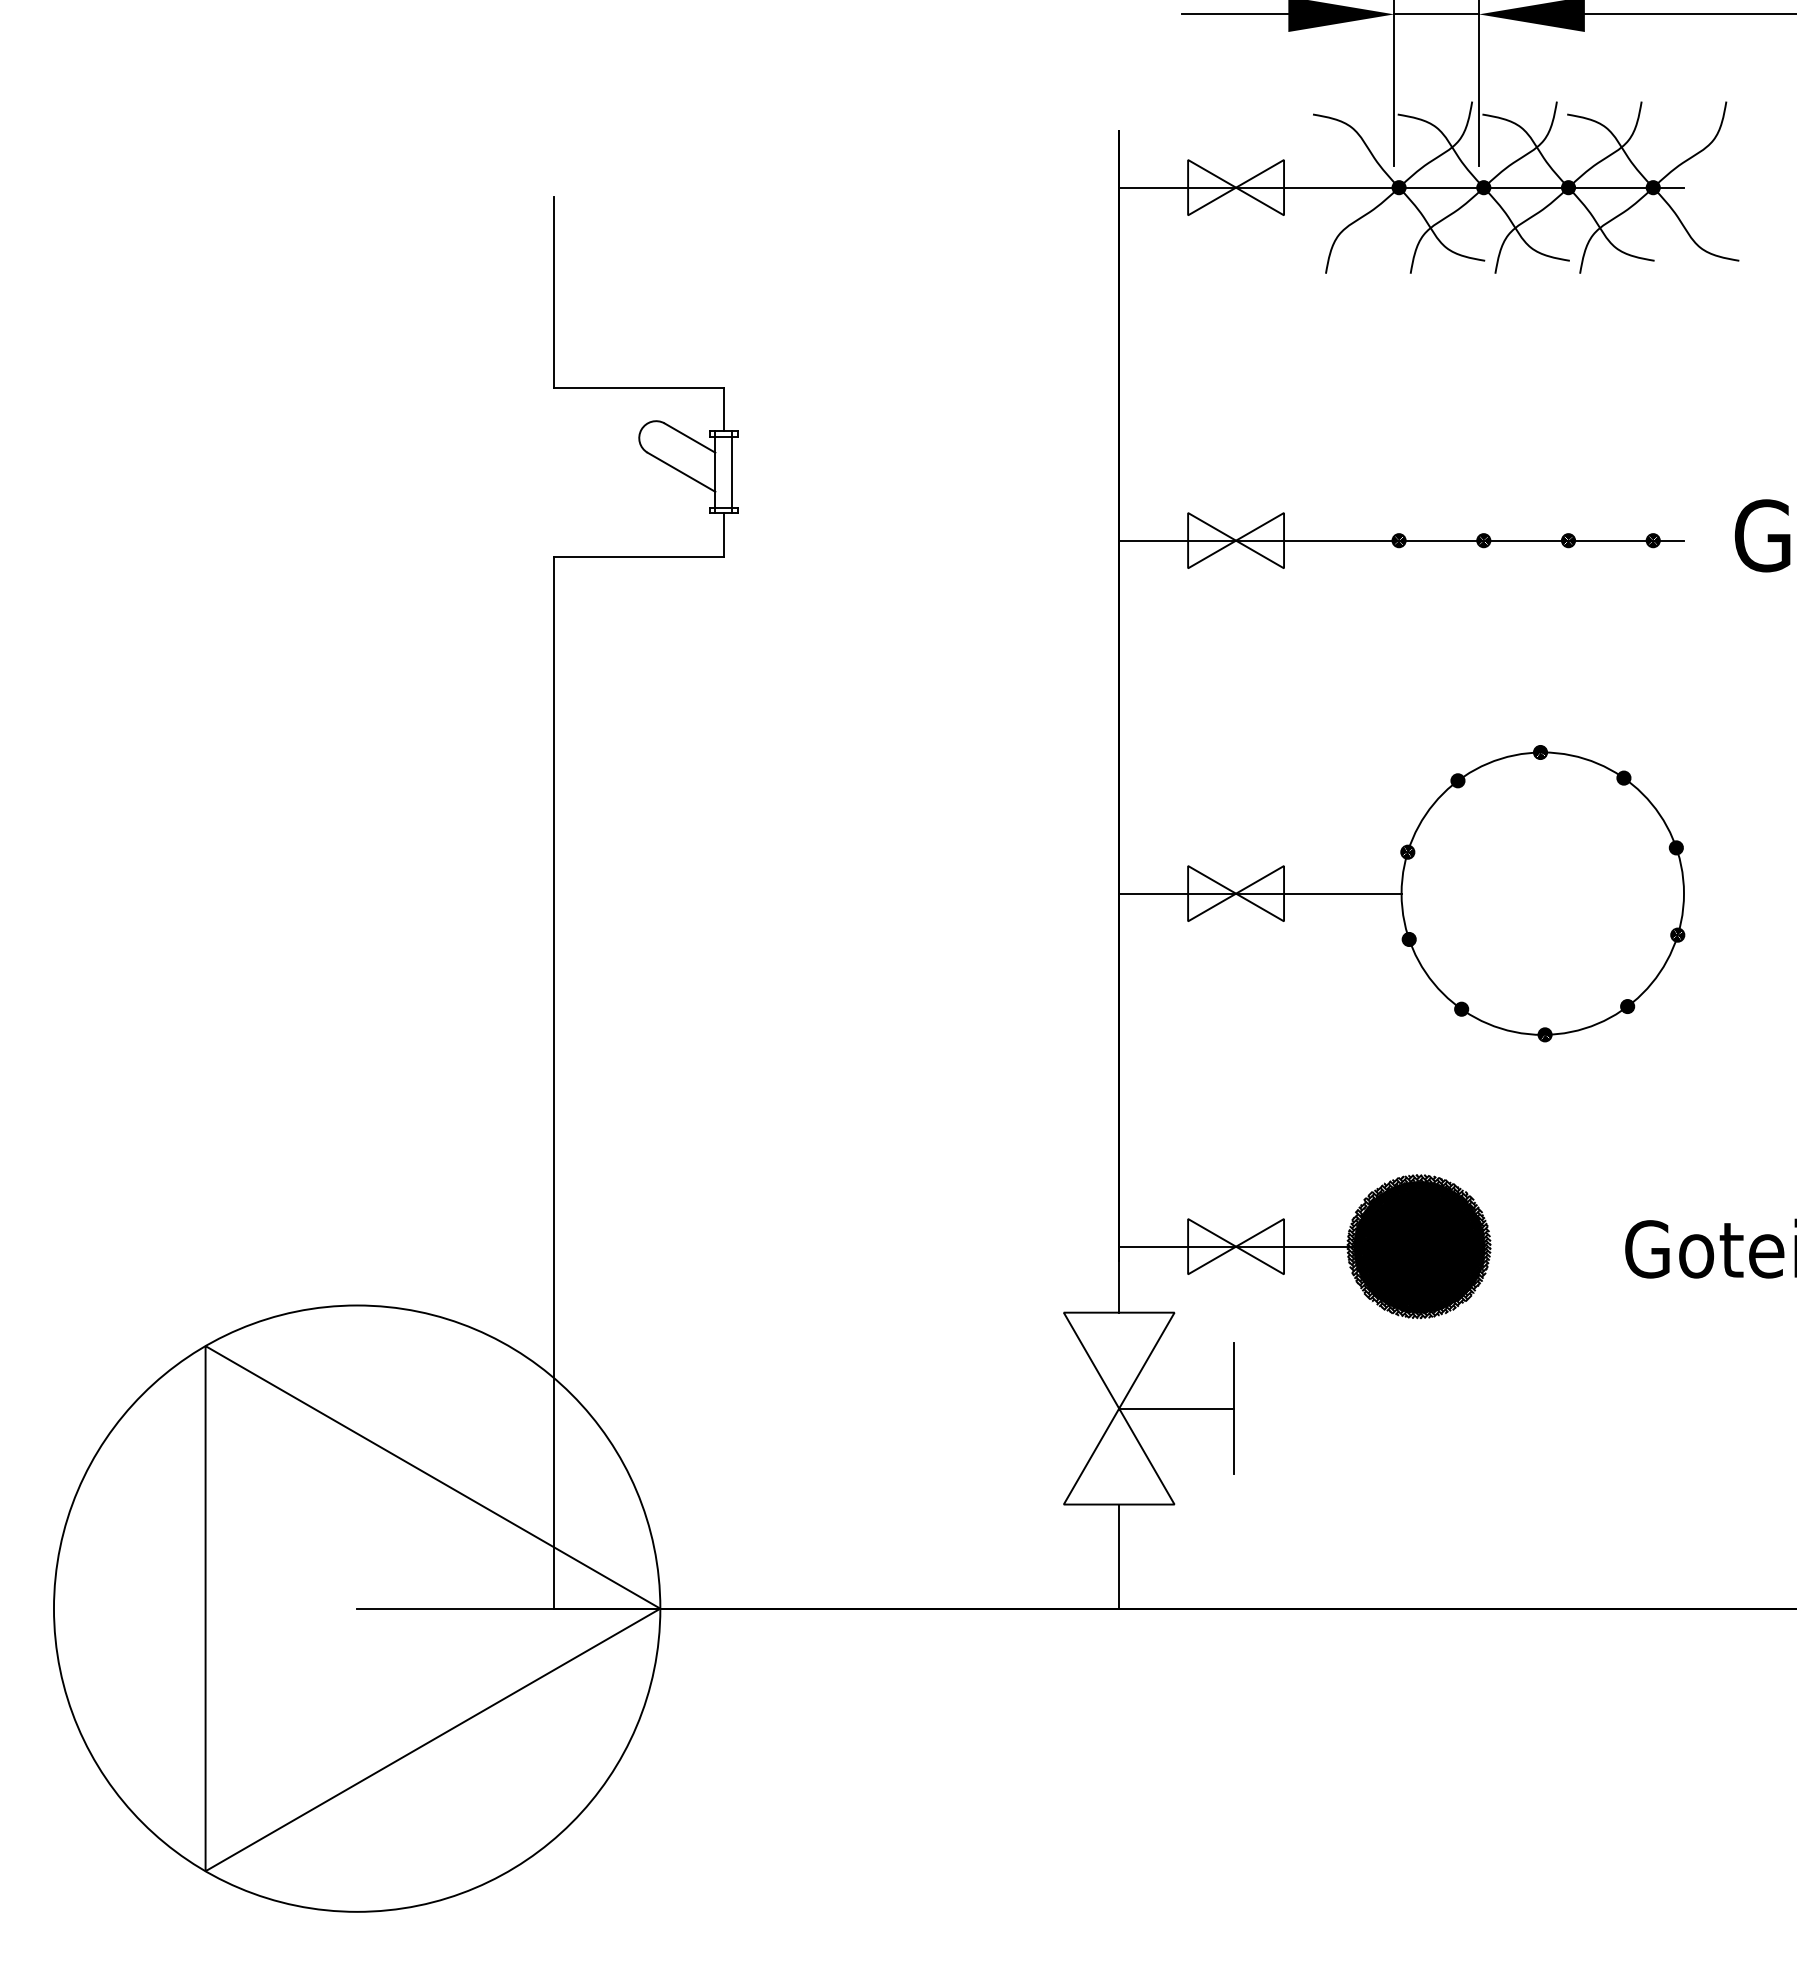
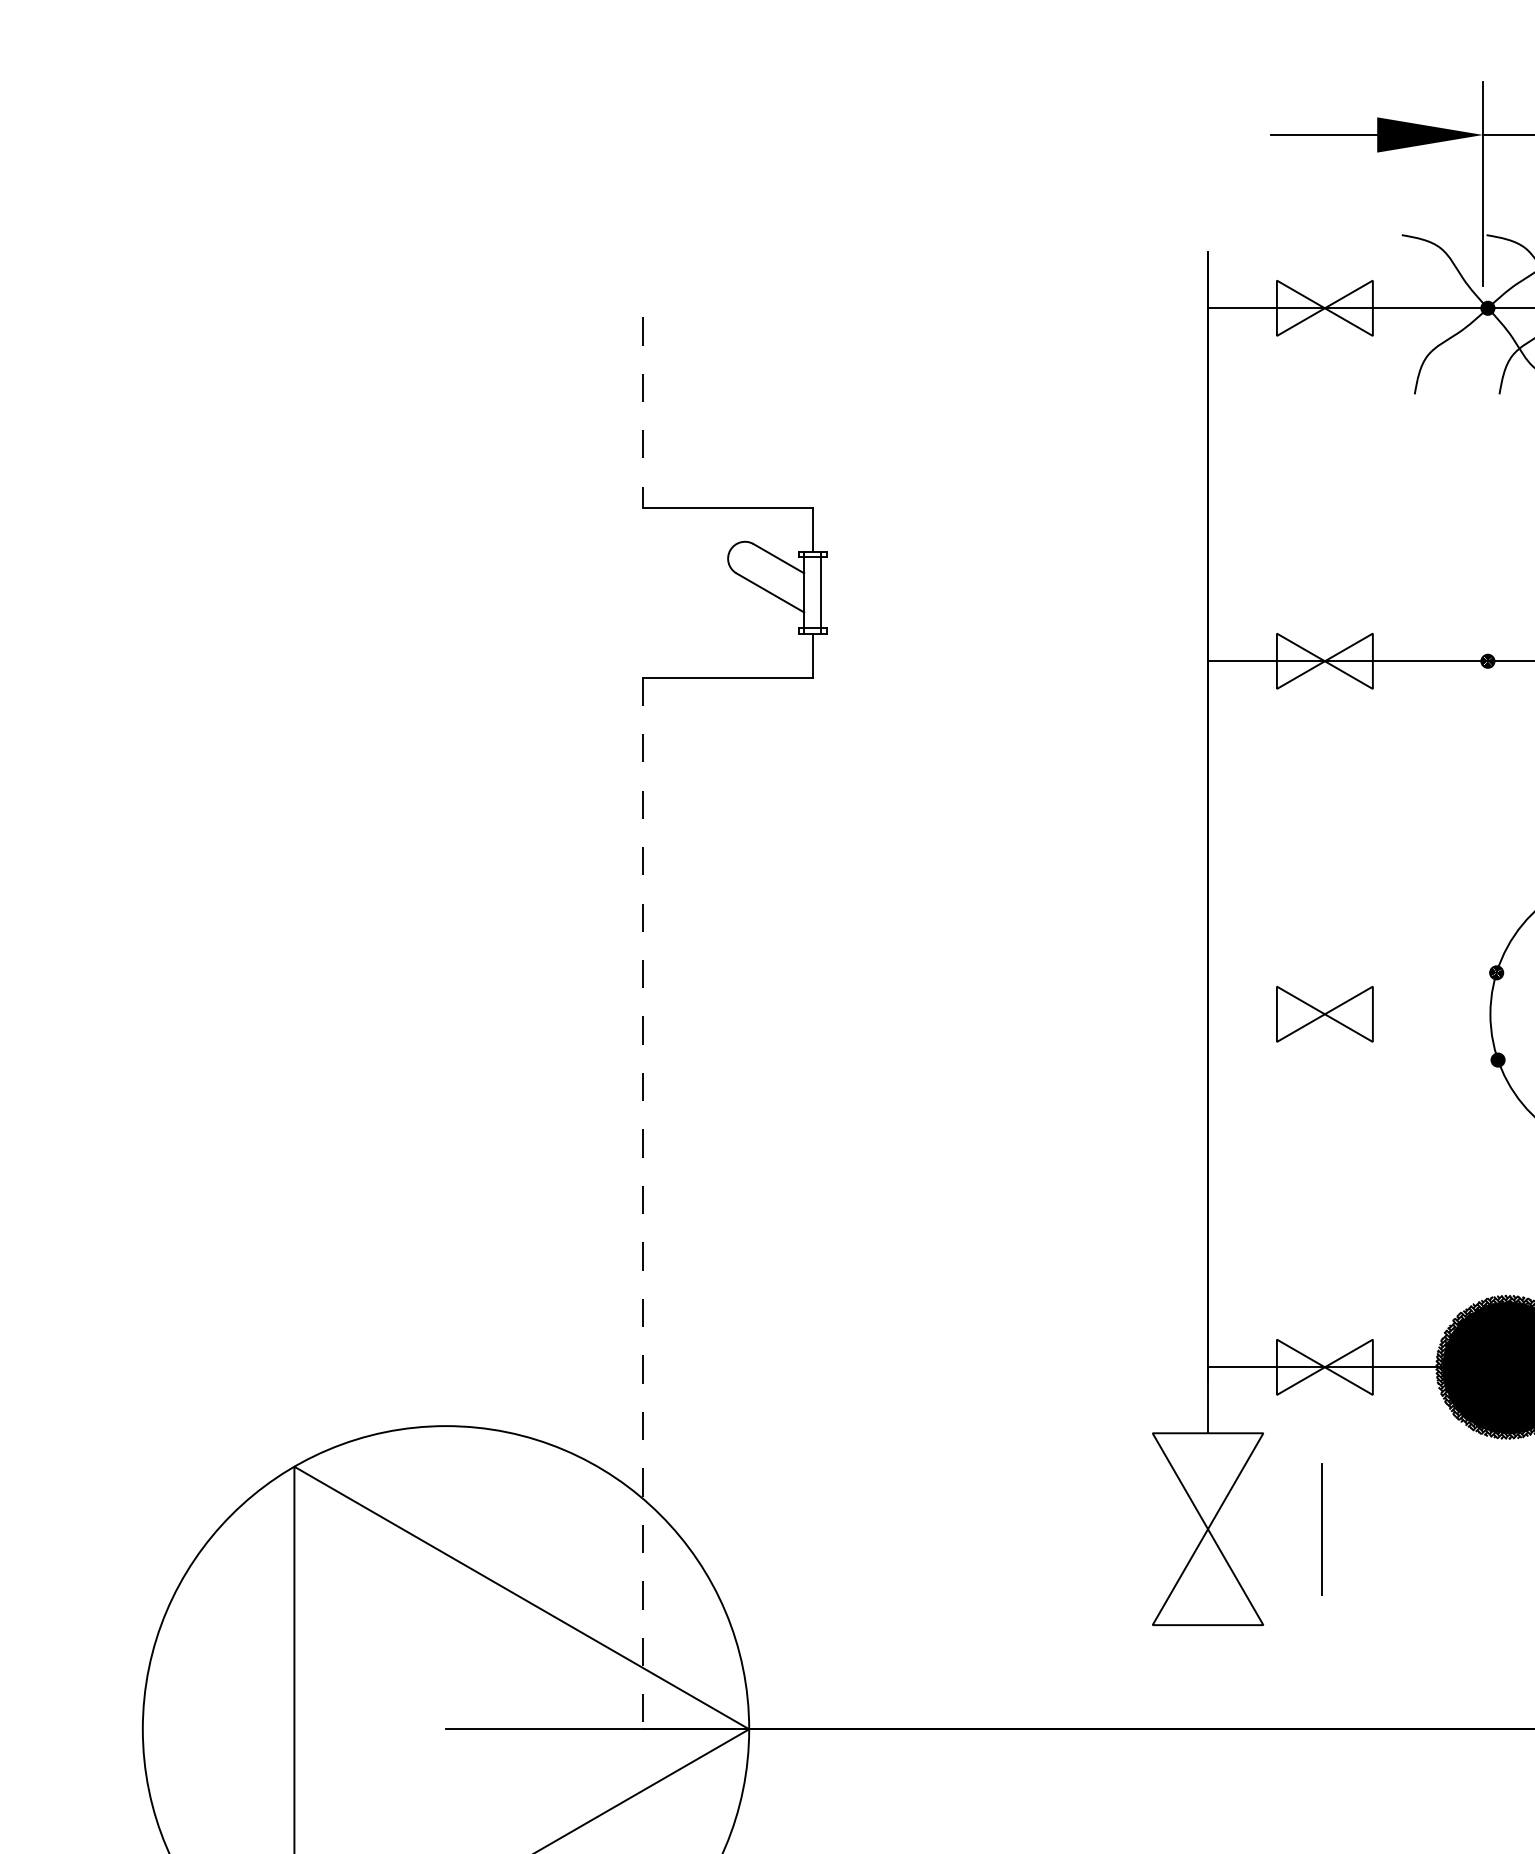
line: (554, 292) -> (643, 413), solid -> dashed
line: (1260, 893) -> (1349, 1014), removed
line: (554, 1082) -> (643, 1203), solid -> dashed
line: (1176, 1408) -> (1265, 1529), removed
line: (1119, 1556) -> (1208, 1677), removed

